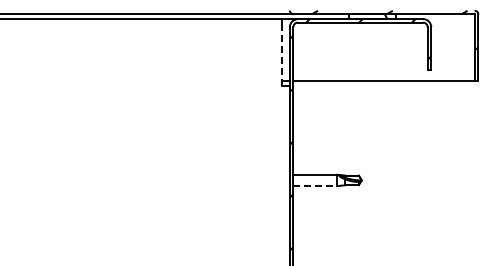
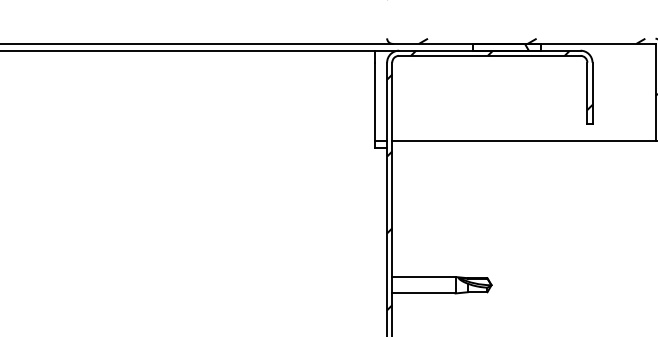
line: (281, 56) -> (374, 105), dashed -> solid
line: (315, 186) -> (424, 294), dashed -> solid

